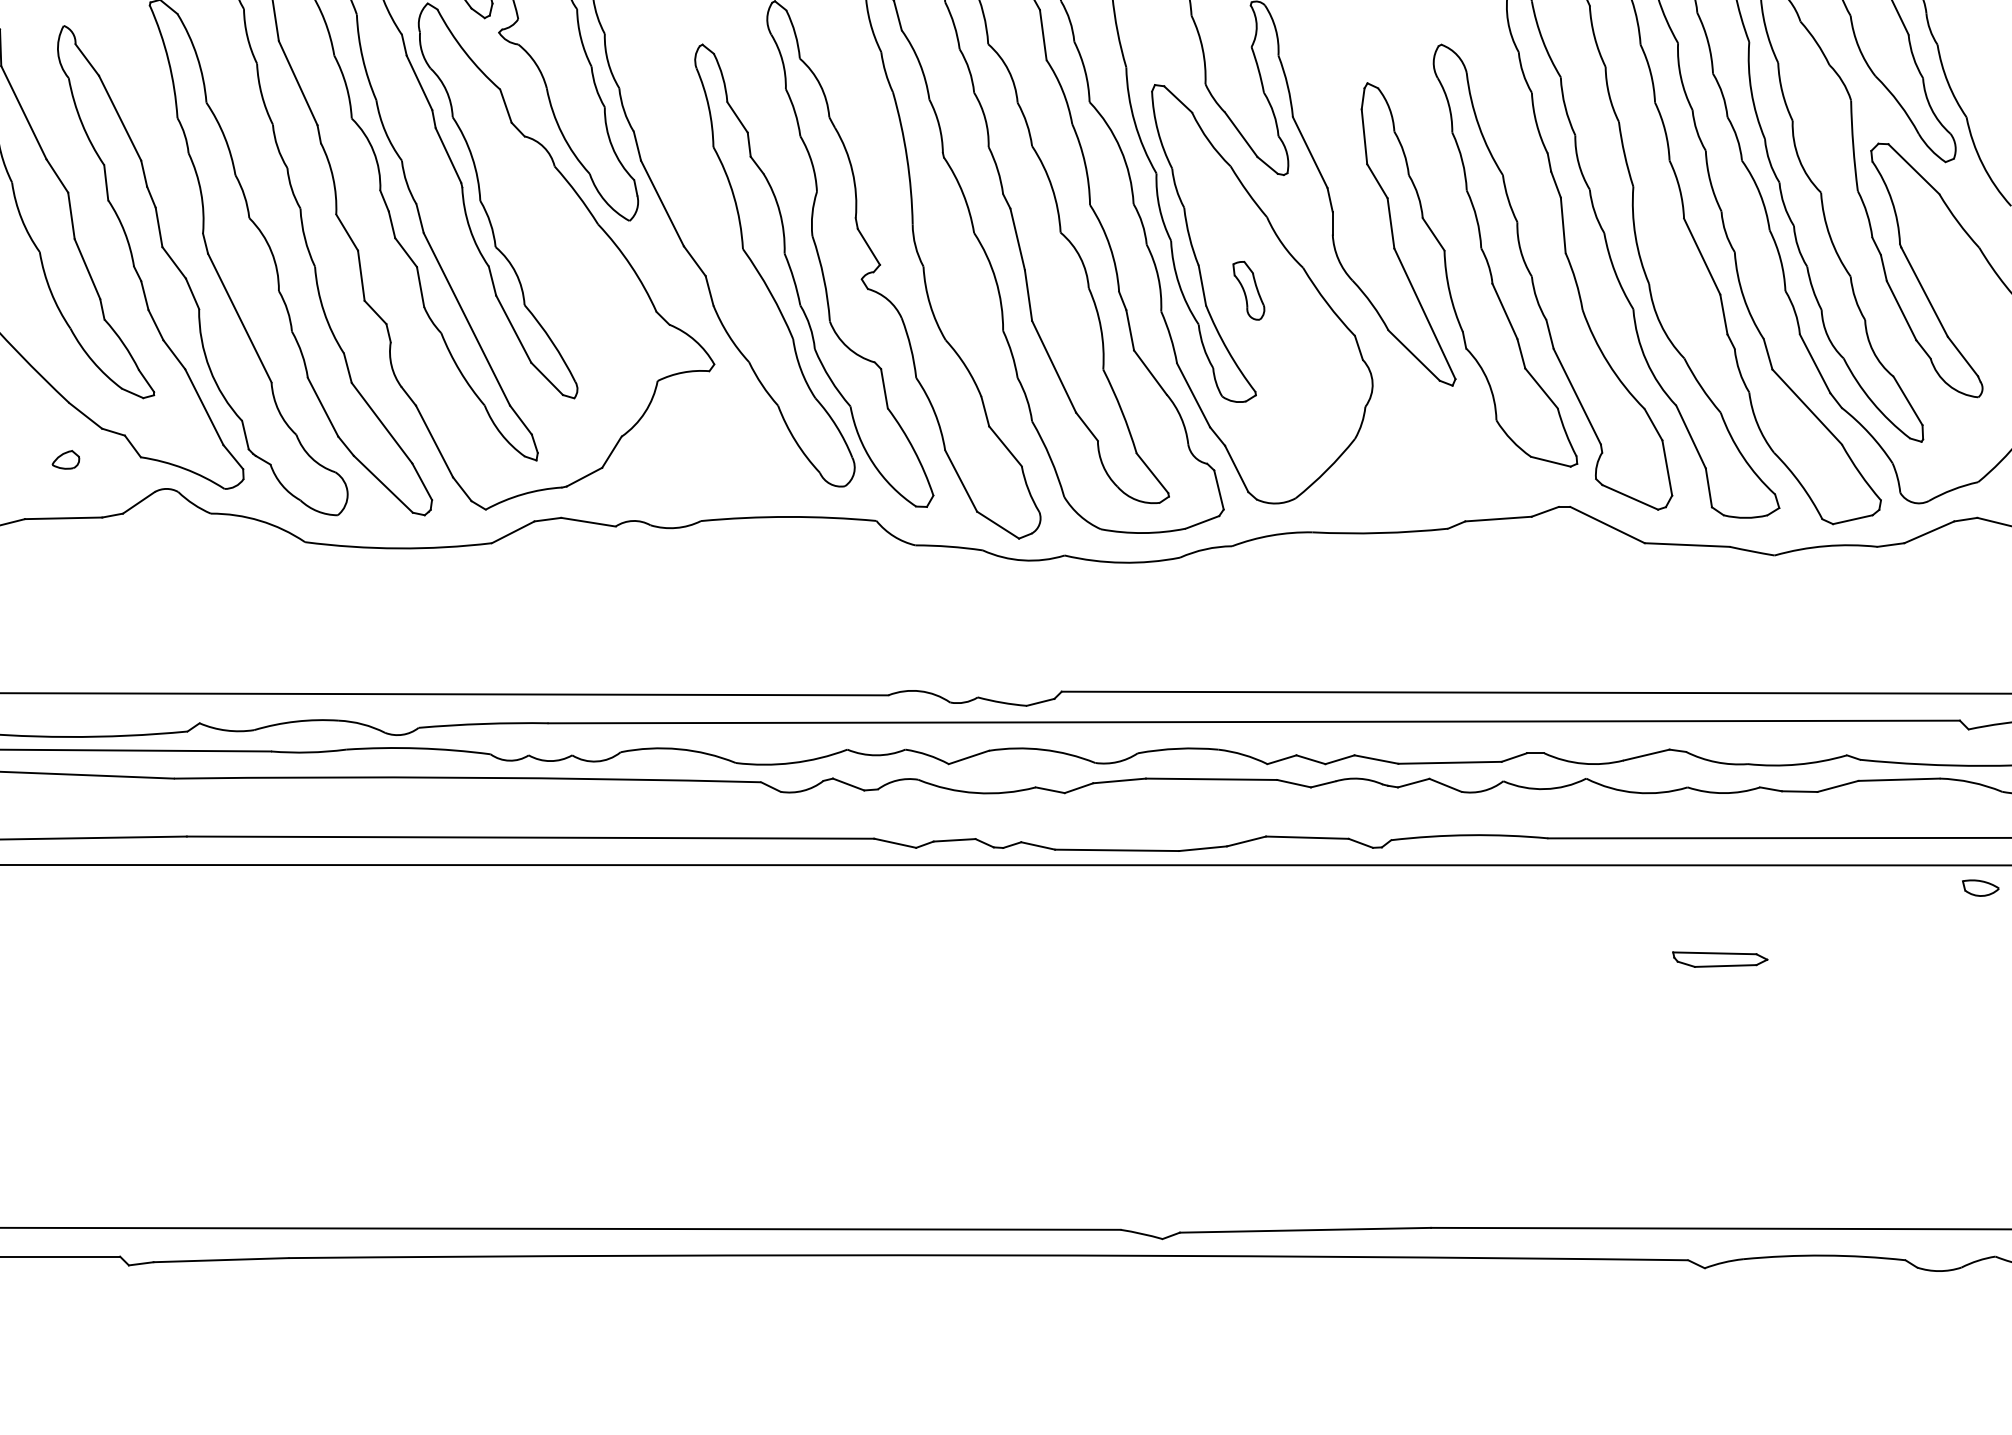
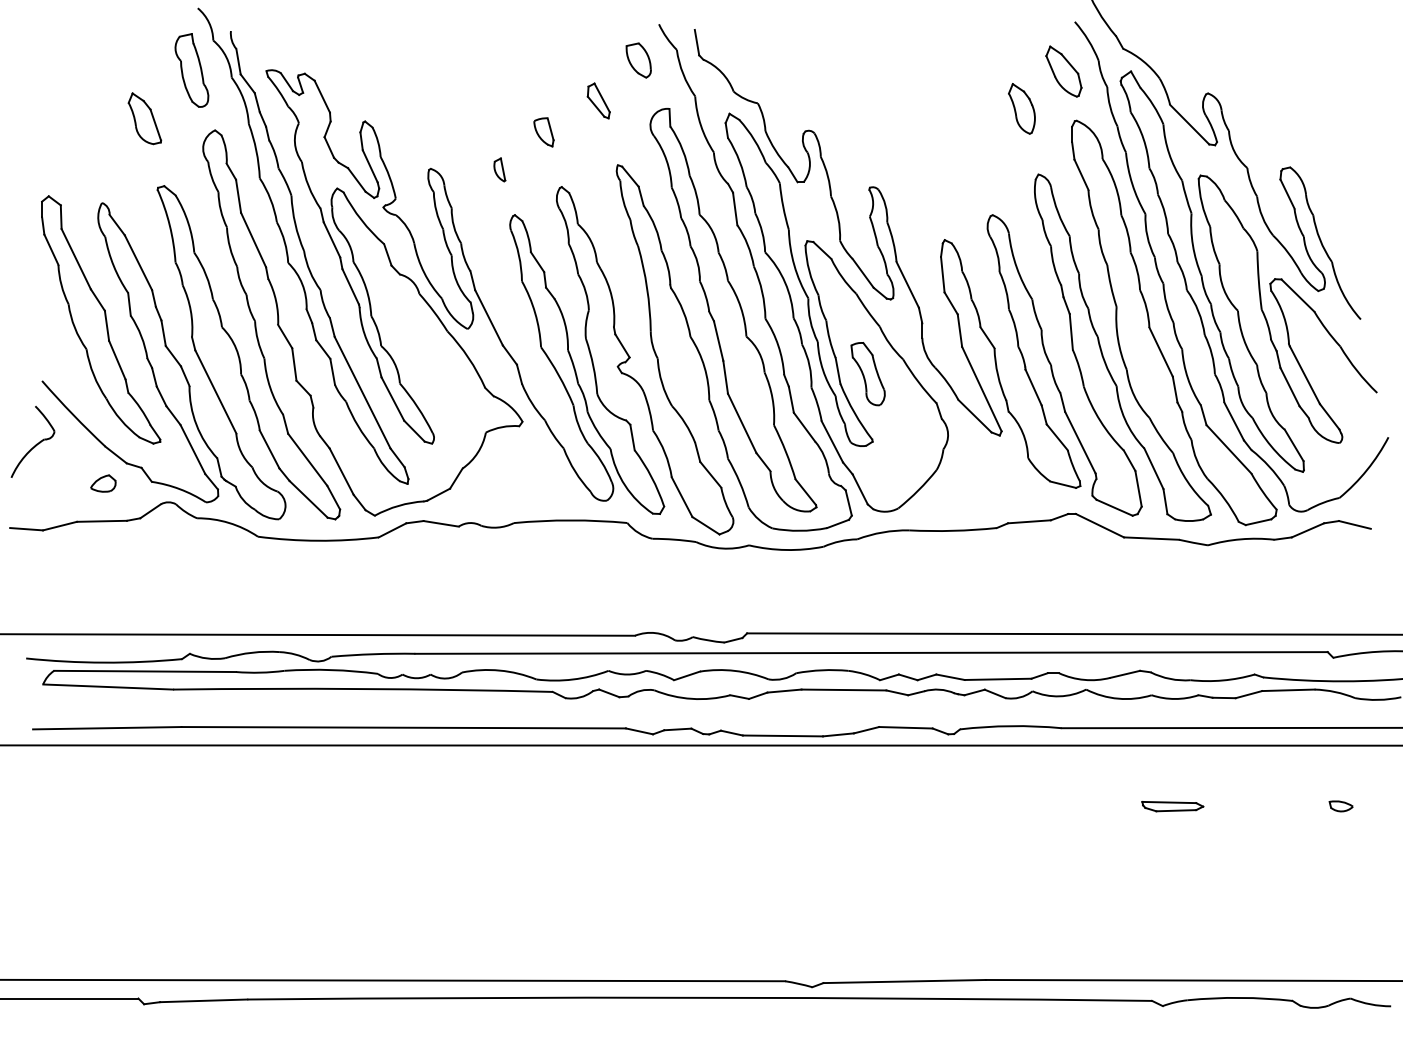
part: (1247, 291) -> (867, 374), size x1.67
part: (66, 459) -> (103, 483), size x1.43
part: (1979, 888) -> (1340, 806), moved

